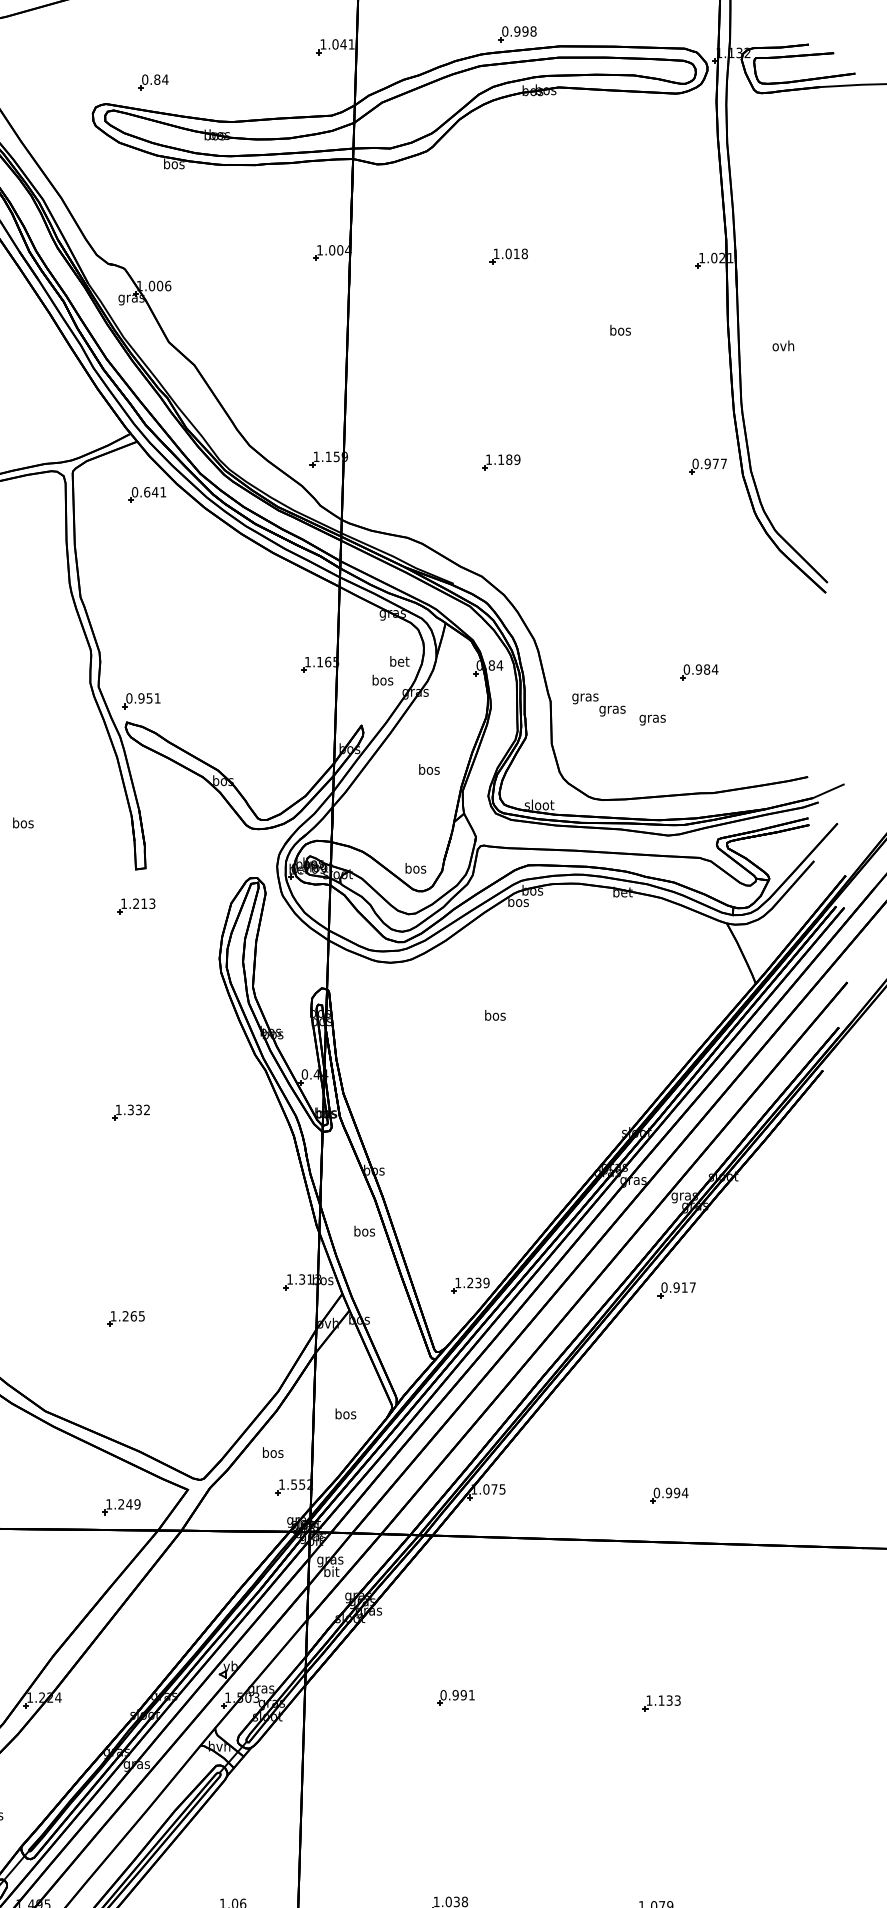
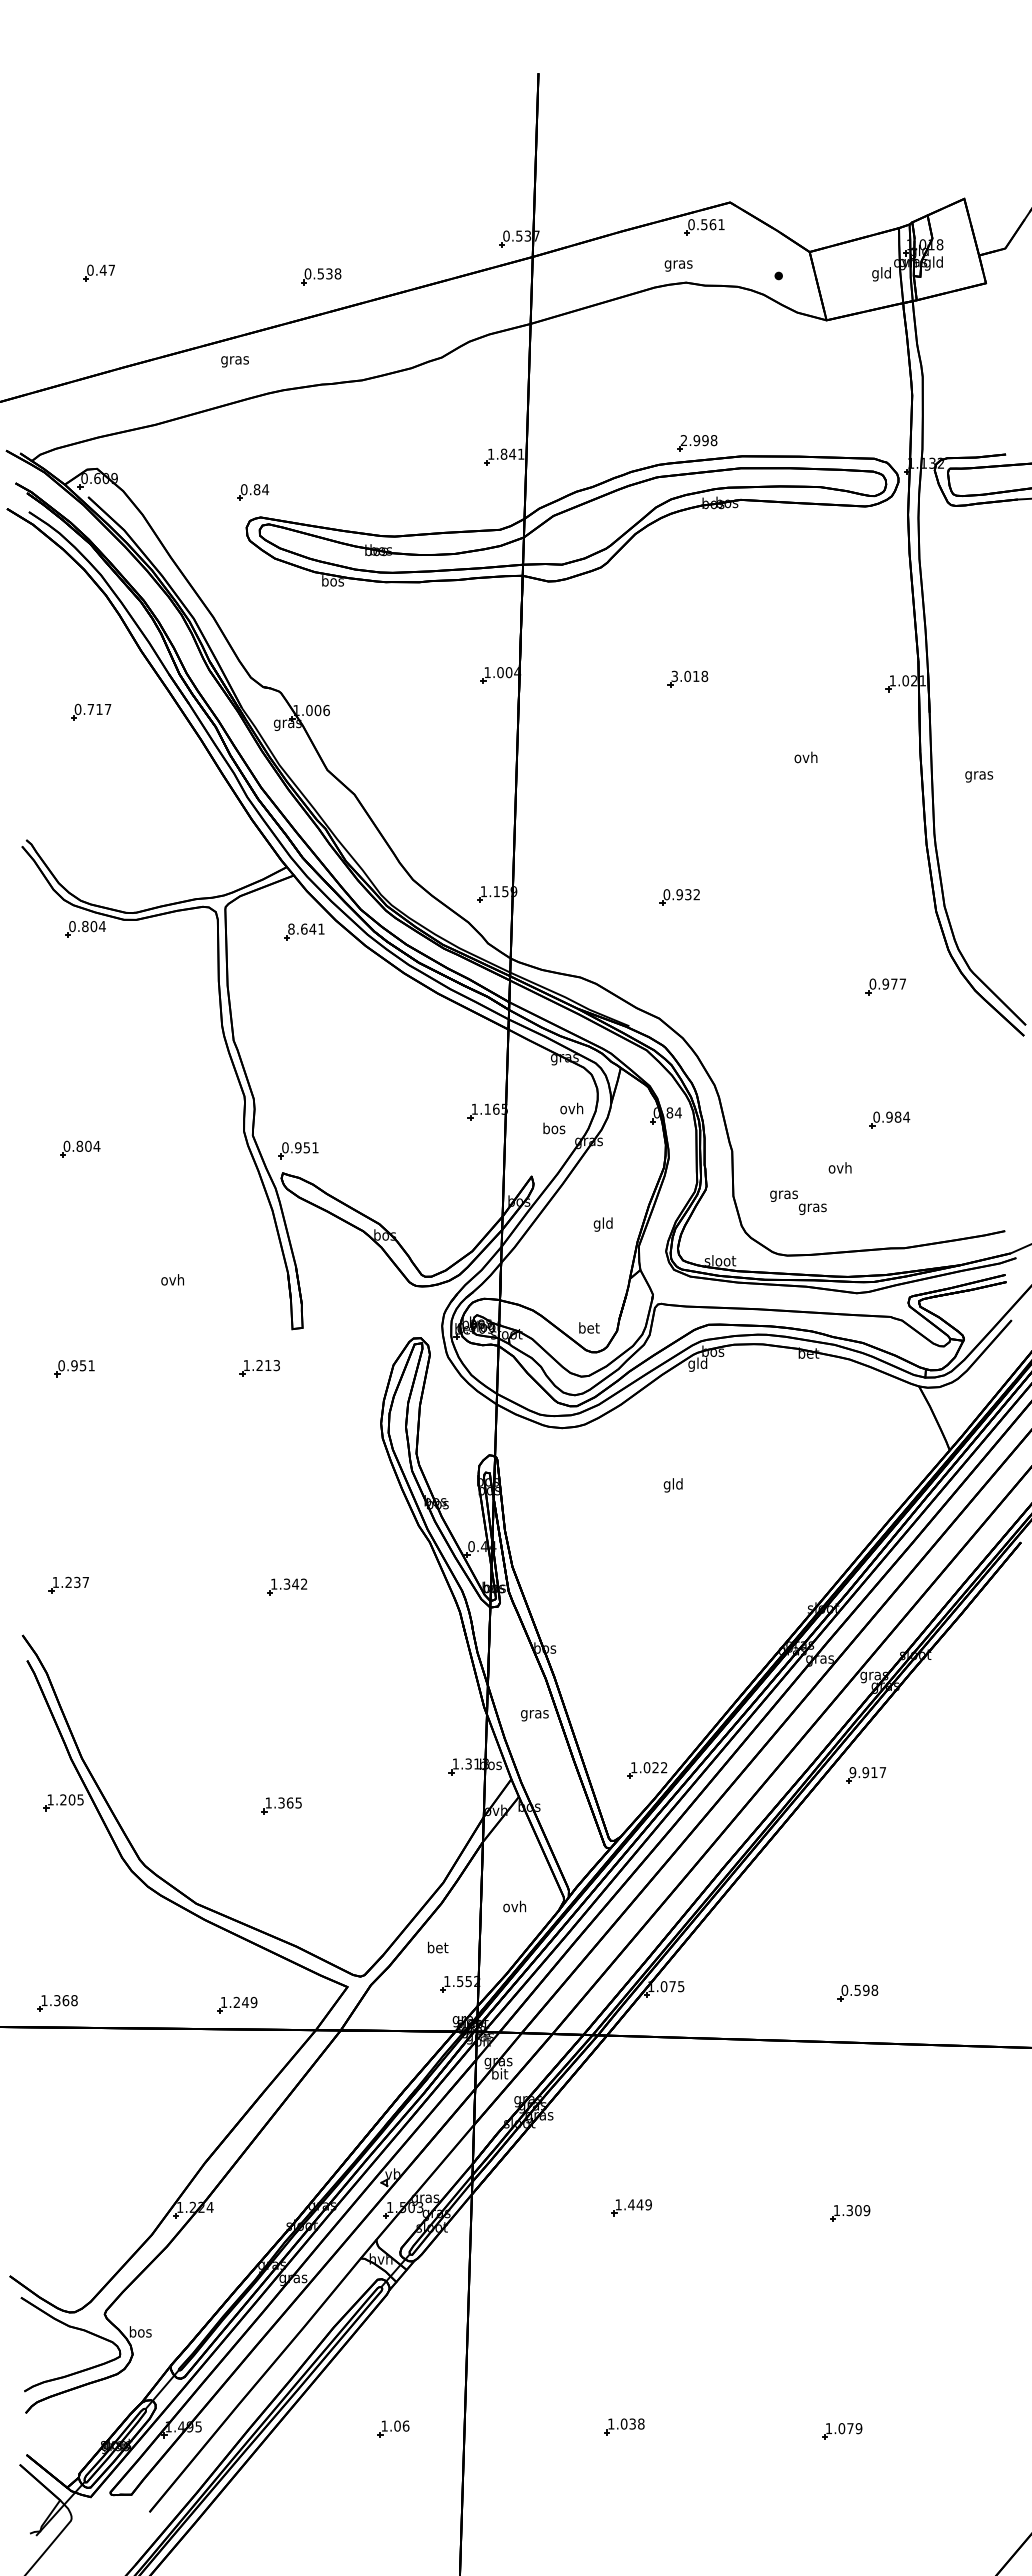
text: (504, 31) -> (683, 440), 0.998 -> 2.998
text: (334, 44) -> (503, 454), 1.041 -> 1.841
part: (153, 82) -> (253, 492), moved
text: (496, 253) -> (674, 675), 1.018 -> 3.018
text: (619, 330) -> (805, 757), bos -> ovh
text: (783, 347) -> (979, 775), ovh -> gras
text: (502, 459) -> (681, 894), 1.189 -> 0.932
part: (707, 466) -> (885, 986), moved
text: (135, 492) -> (291, 929), 0.641 -> 8.641
text: (399, 661) -> (571, 1108), bet -> ovh
text: (599, 704) -> (798, 1202), moved
text: (652, 718) -> (840, 1169), gras -> ovh
text: (429, 770) -> (603, 1224), bos -> gld
text: (22, 822) -> (172, 1279), bos -> ovh
text: (416, 867) -> (589, 1327), bos -> bet
text: (518, 902) -> (698, 1364), bos -> gld
part: (136, 906) -> (259, 1368), moved
text: (495, 1016) -> (673, 1485), bos -> gld
text: (138, 1109) -> (295, 1583), 1.332 -> 1.342
text: (364, 1232) -> (534, 1714), bos -> gras
text: (478, 1282) -> (655, 1767), 1.239 -> 1.022
text: (664, 1287) -> (852, 1772), 0.917 -> 9.917
text: (125, 1316) -> (281, 1803), 1.265 -> 1.365
text: (345, 1413) -> (514, 1906), bos -> ovh
text: (272, 1452) -> (437, 1947), bos -> bet
text: (677, 1492) -> (866, 1989), 0.994 -> 0.598
part: (121, 1506) -> (237, 2004), moved
text: (457, 1694) -> (633, 2204), 0.991 -> 1.449
text: (669, 1700) -> (858, 2210), 1.133 -> 1.309

